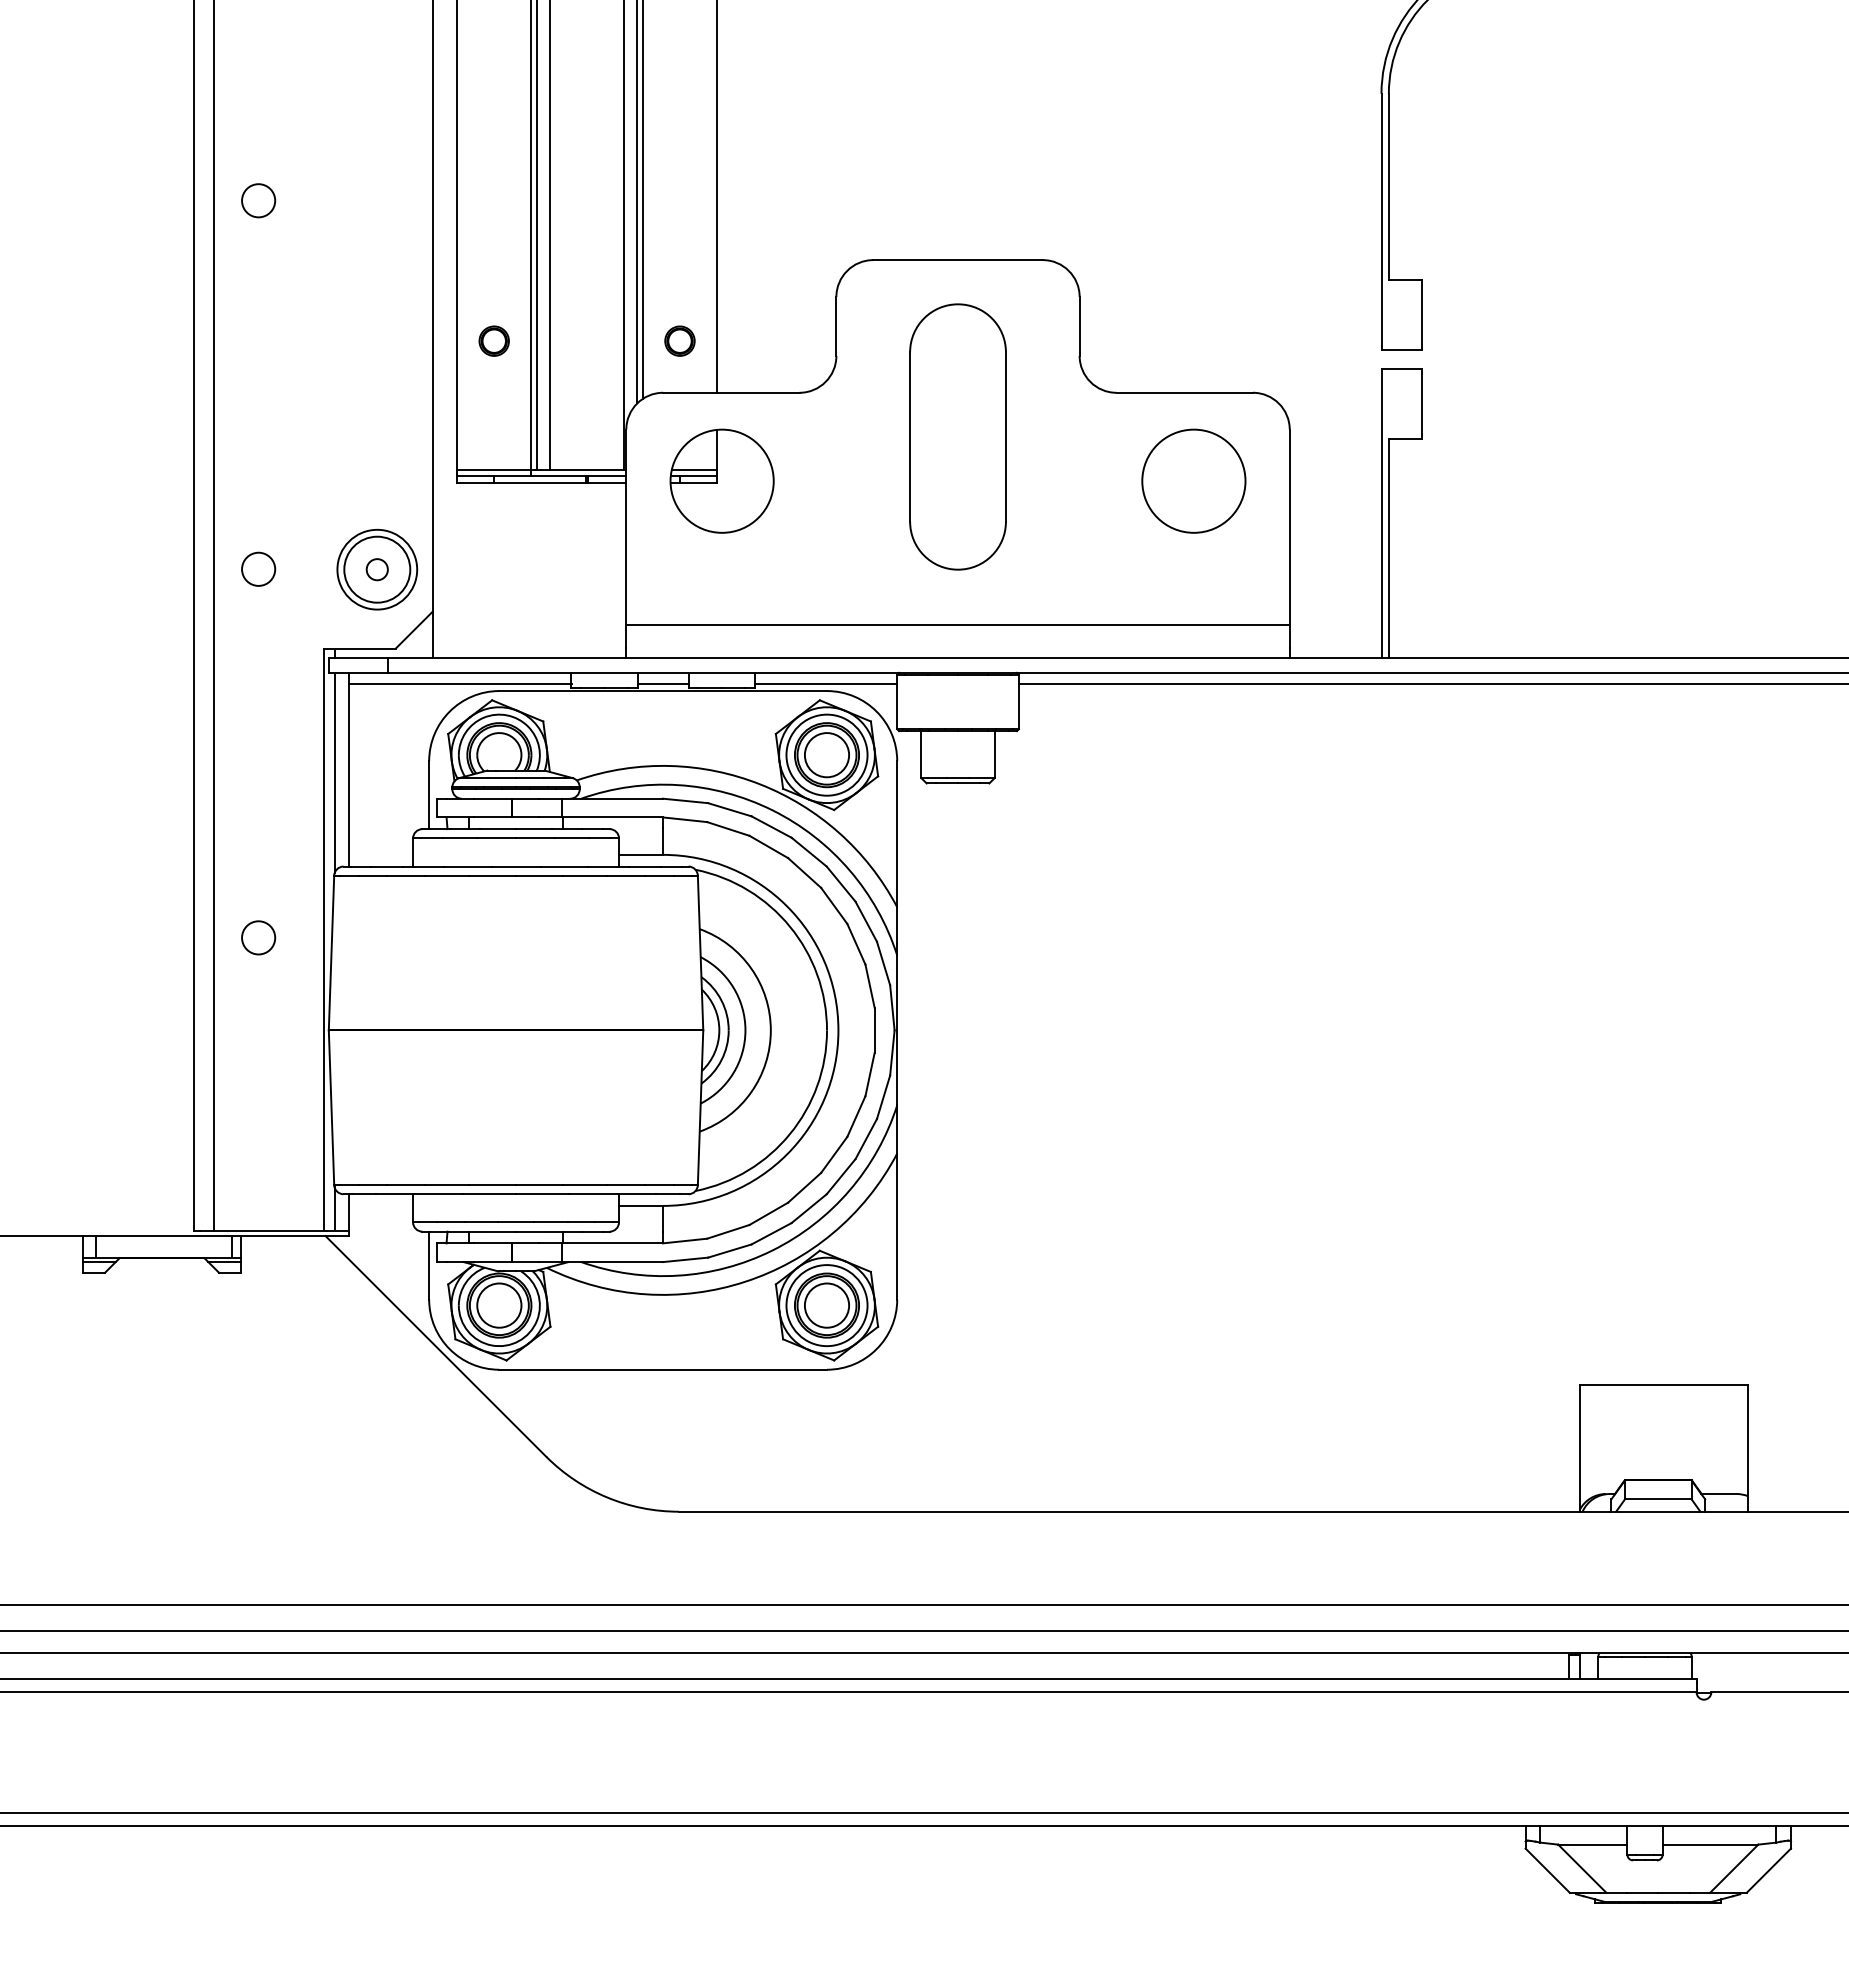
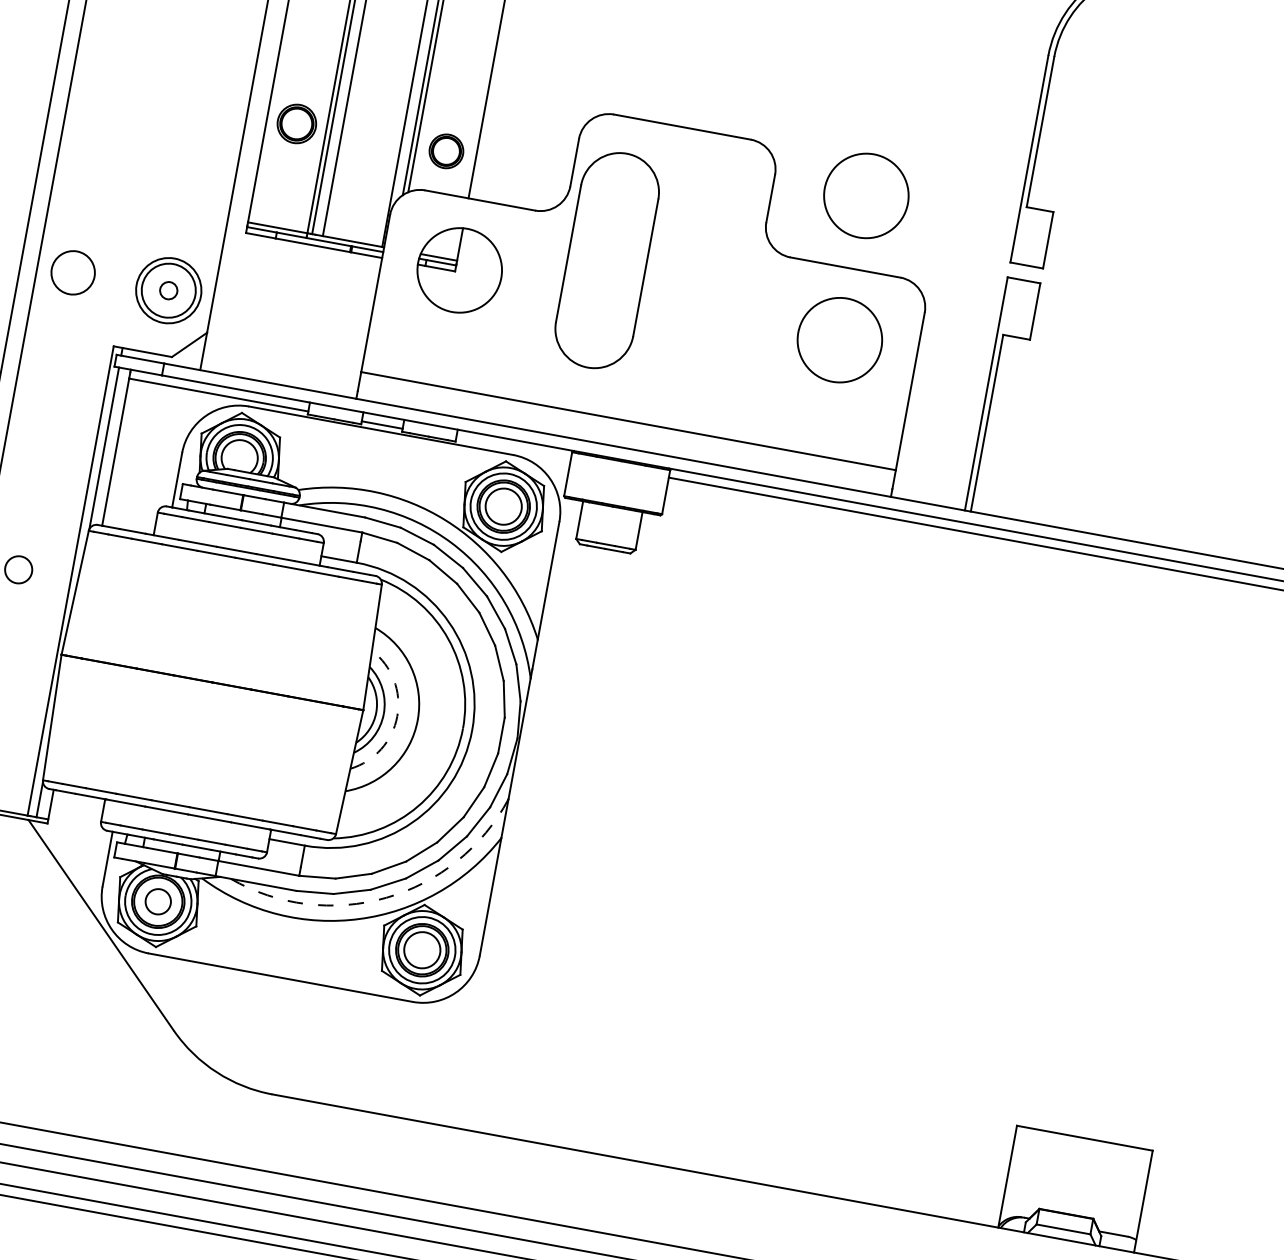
circle: (1193, 301) -> (866, 195), added
part: (493, 340) -> (296, 123), size x1.6
part: (679, 340) -> (446, 150), size x1.4
part: (957, 436) -> (606, 260), moved
circle: (258, 568) -> (73, 272), size x1.6
line: (825, 683) -> (513, 448), removed
arc: (745, 1030) -> (397, 716), solid -> dashed
arc: (772, 1250) -> (386, 897), solid -> dashed
circle: (499, 1305) -> (158, 901), size x0.7

